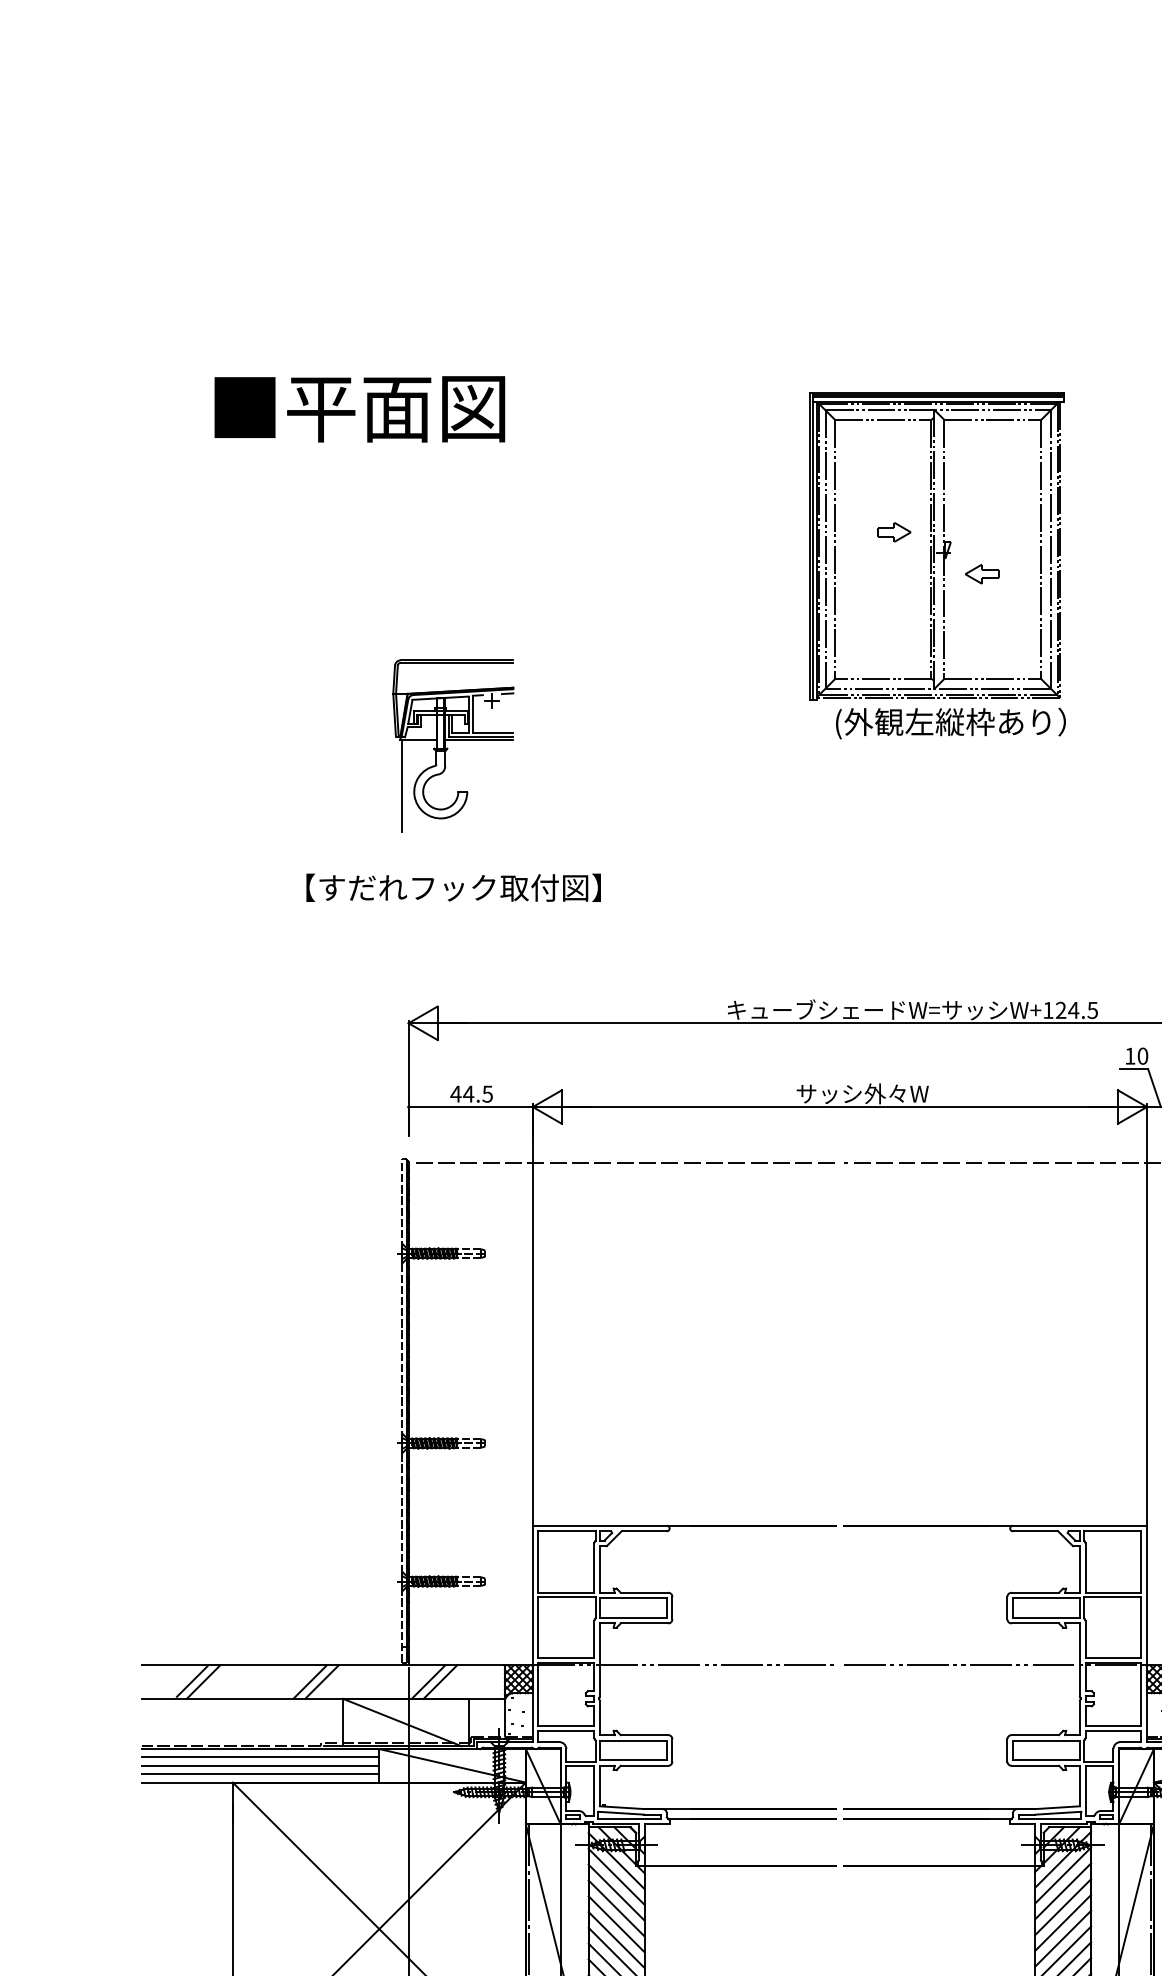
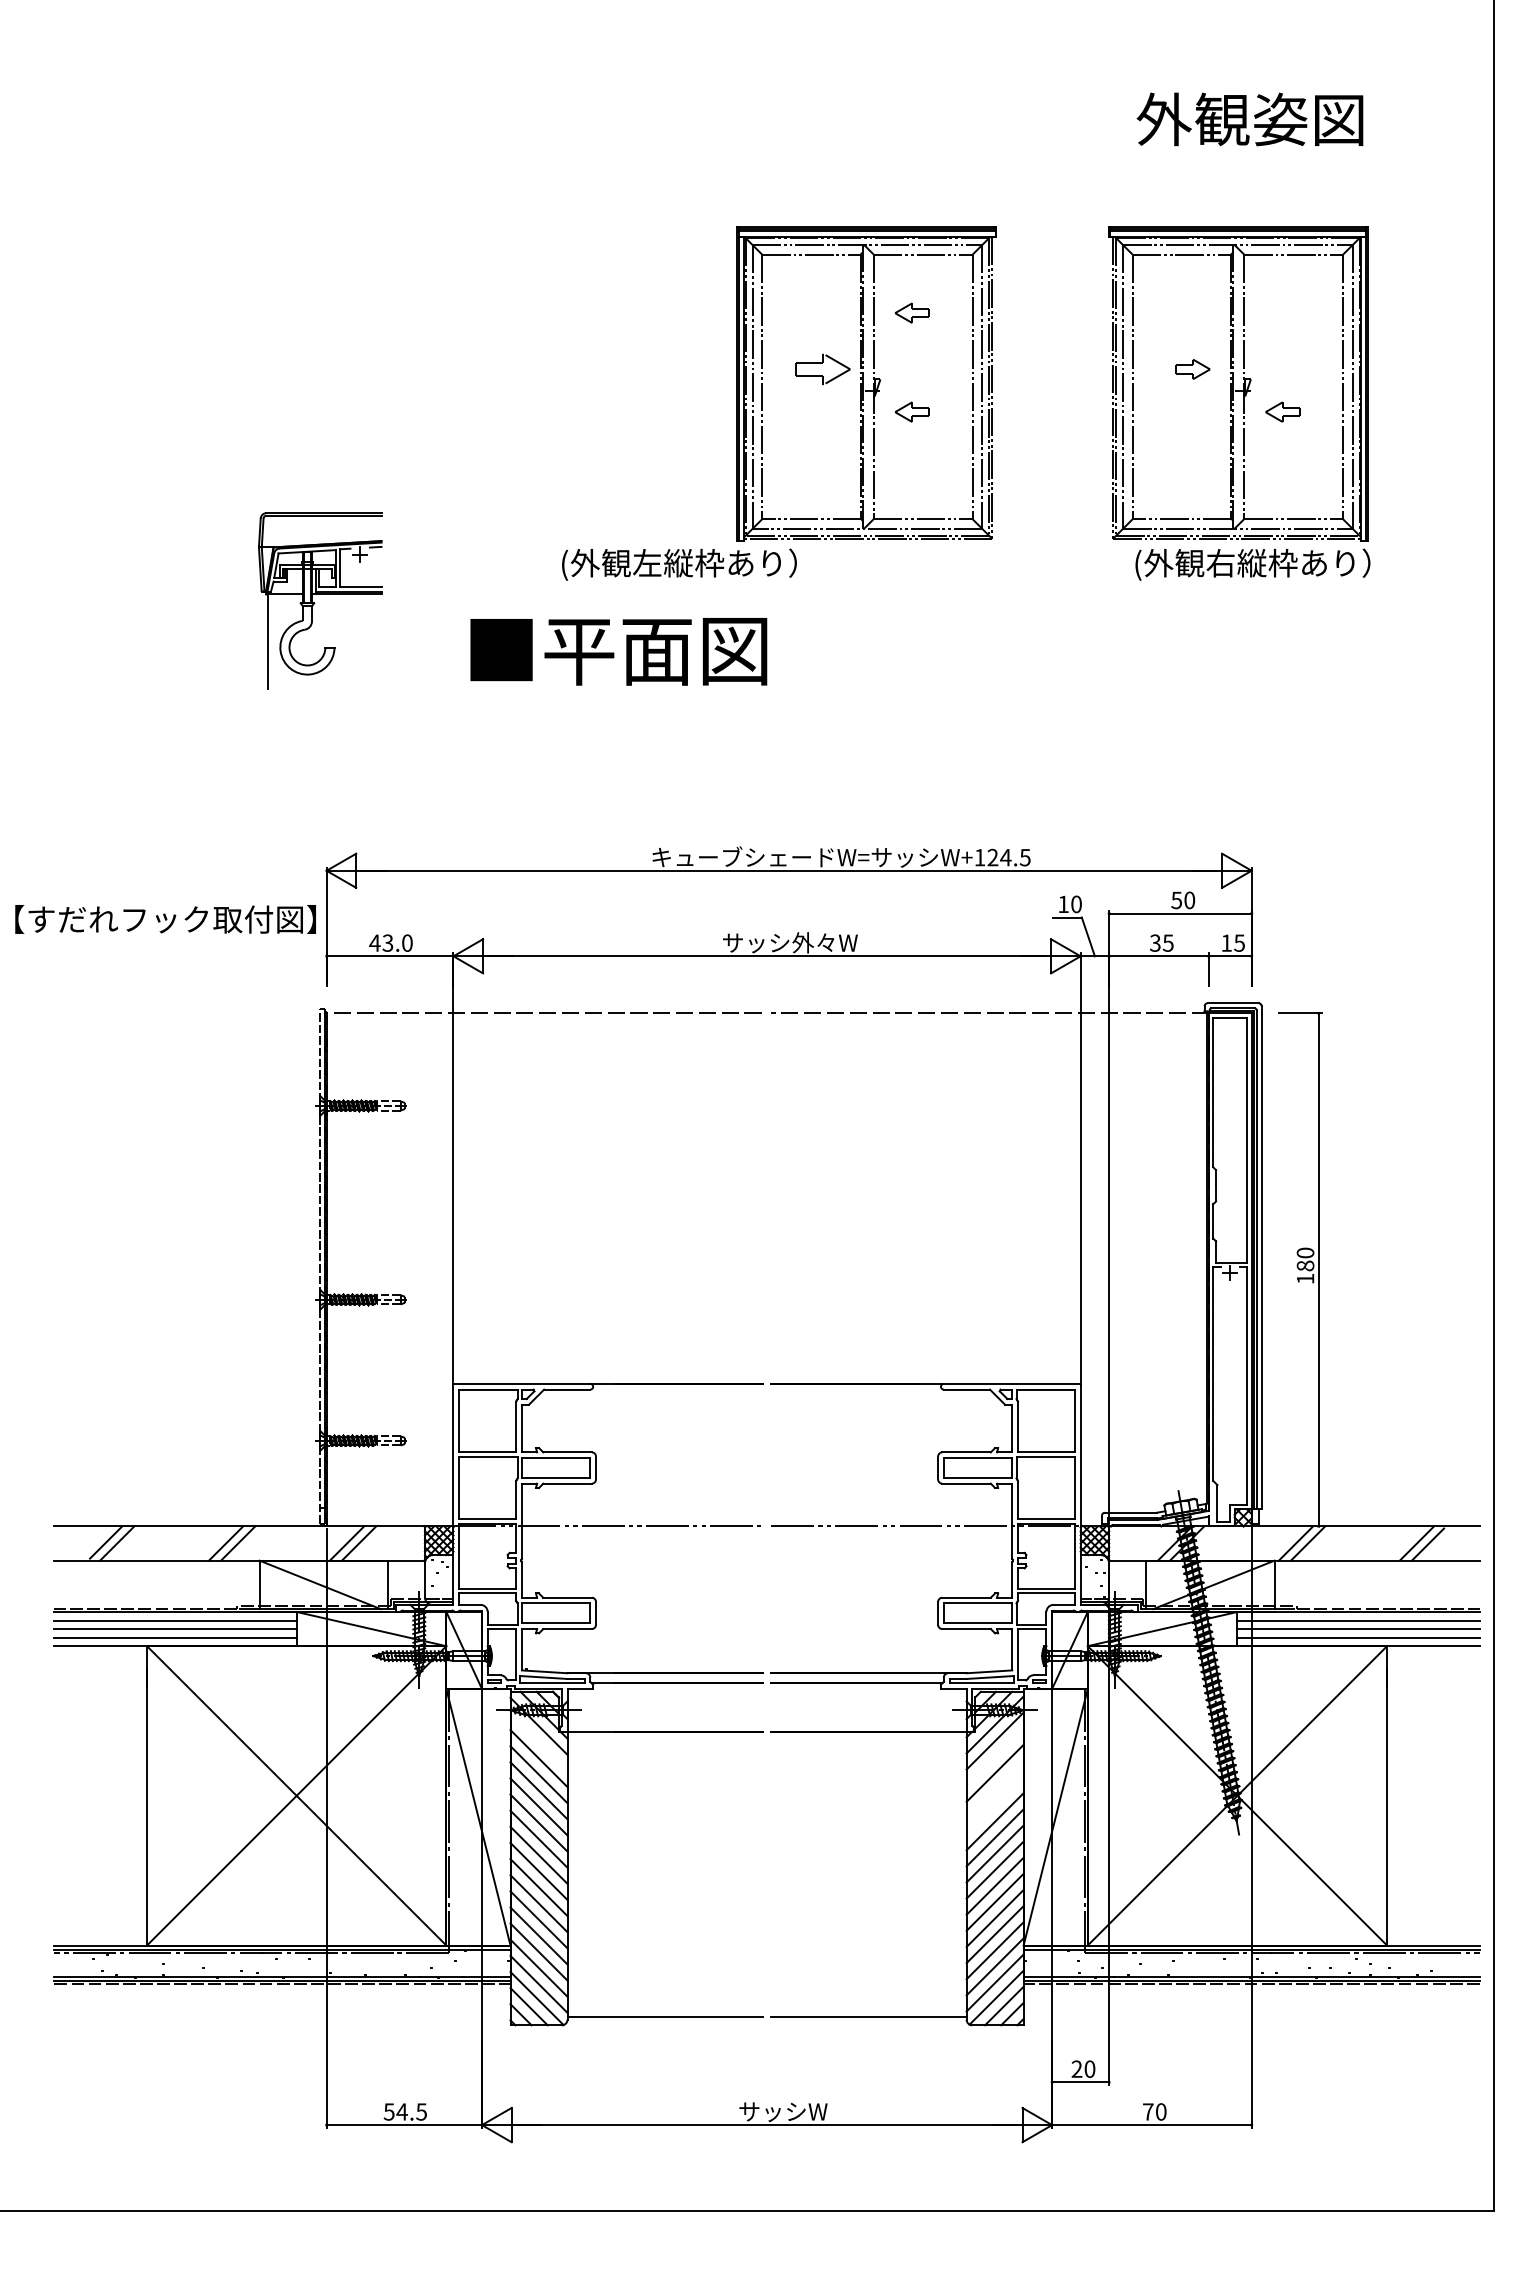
text: (359, 409) -> (618, 651), moved
part: (982, 476) -> (912, 312), added
part: (893, 532) -> (821, 369), size x1.6
text: (950, 723) -> (679, 564), moved
part: (453, 745) -> (320, 600), moved
text: (453, 887) -> (165, 919), moved
text: (478, 1093) -> (397, 942), 44.5 -> 43.0
line: (616, 1875) -> (538, 1741), removed
line: (1062, 1890) -> (994, 1756), removed
line: (1062, 1921) -> (994, 1788), removed
line: (1062, 1938) -> (994, 1805), removed

